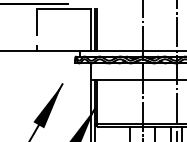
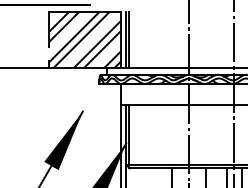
hatch: (64, 30) -> (85, 40), added

